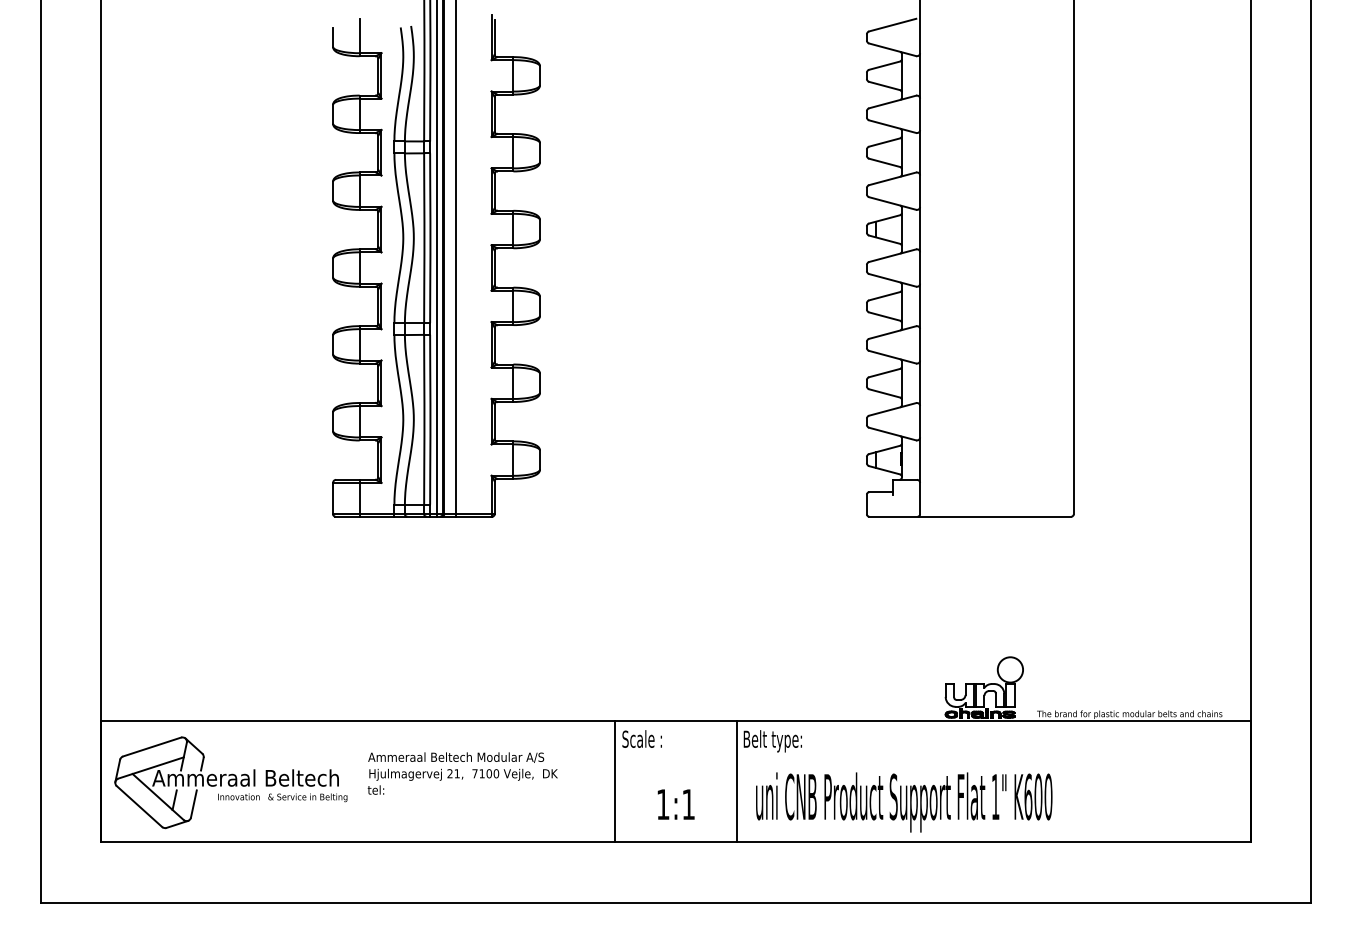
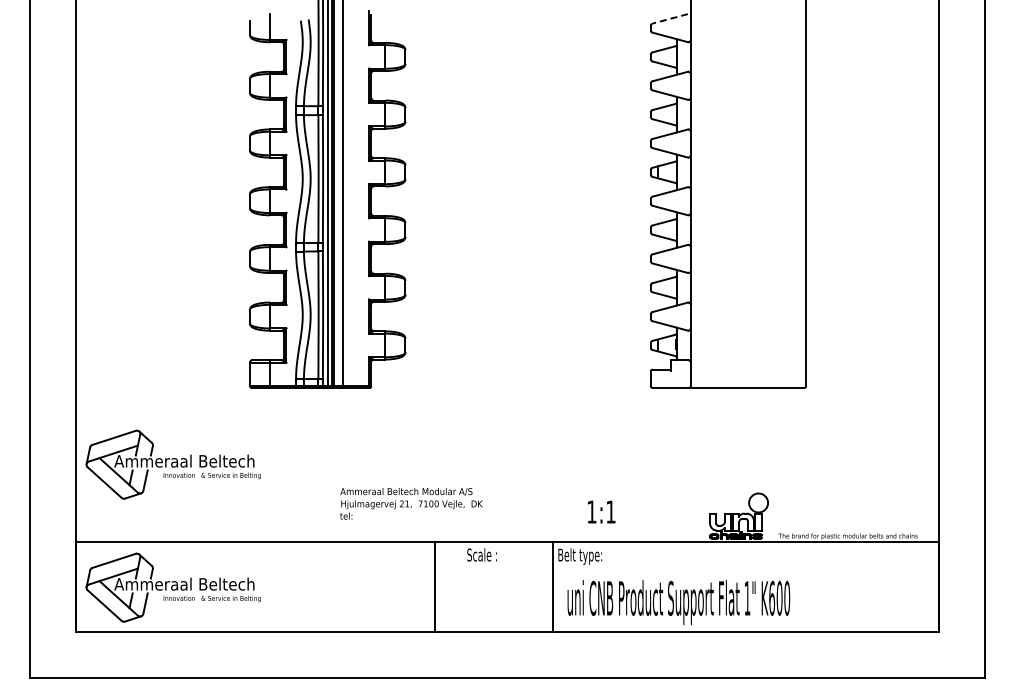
line: (891, 25) -> (669, 19), solid -> dashed
part: (229, 618) -> (172, 464), added
text: (462, 773) -> (411, 503), moved
line: (616, 781) -> (435, 586), moved
text: (676, 803) -> (601, 511), moved

